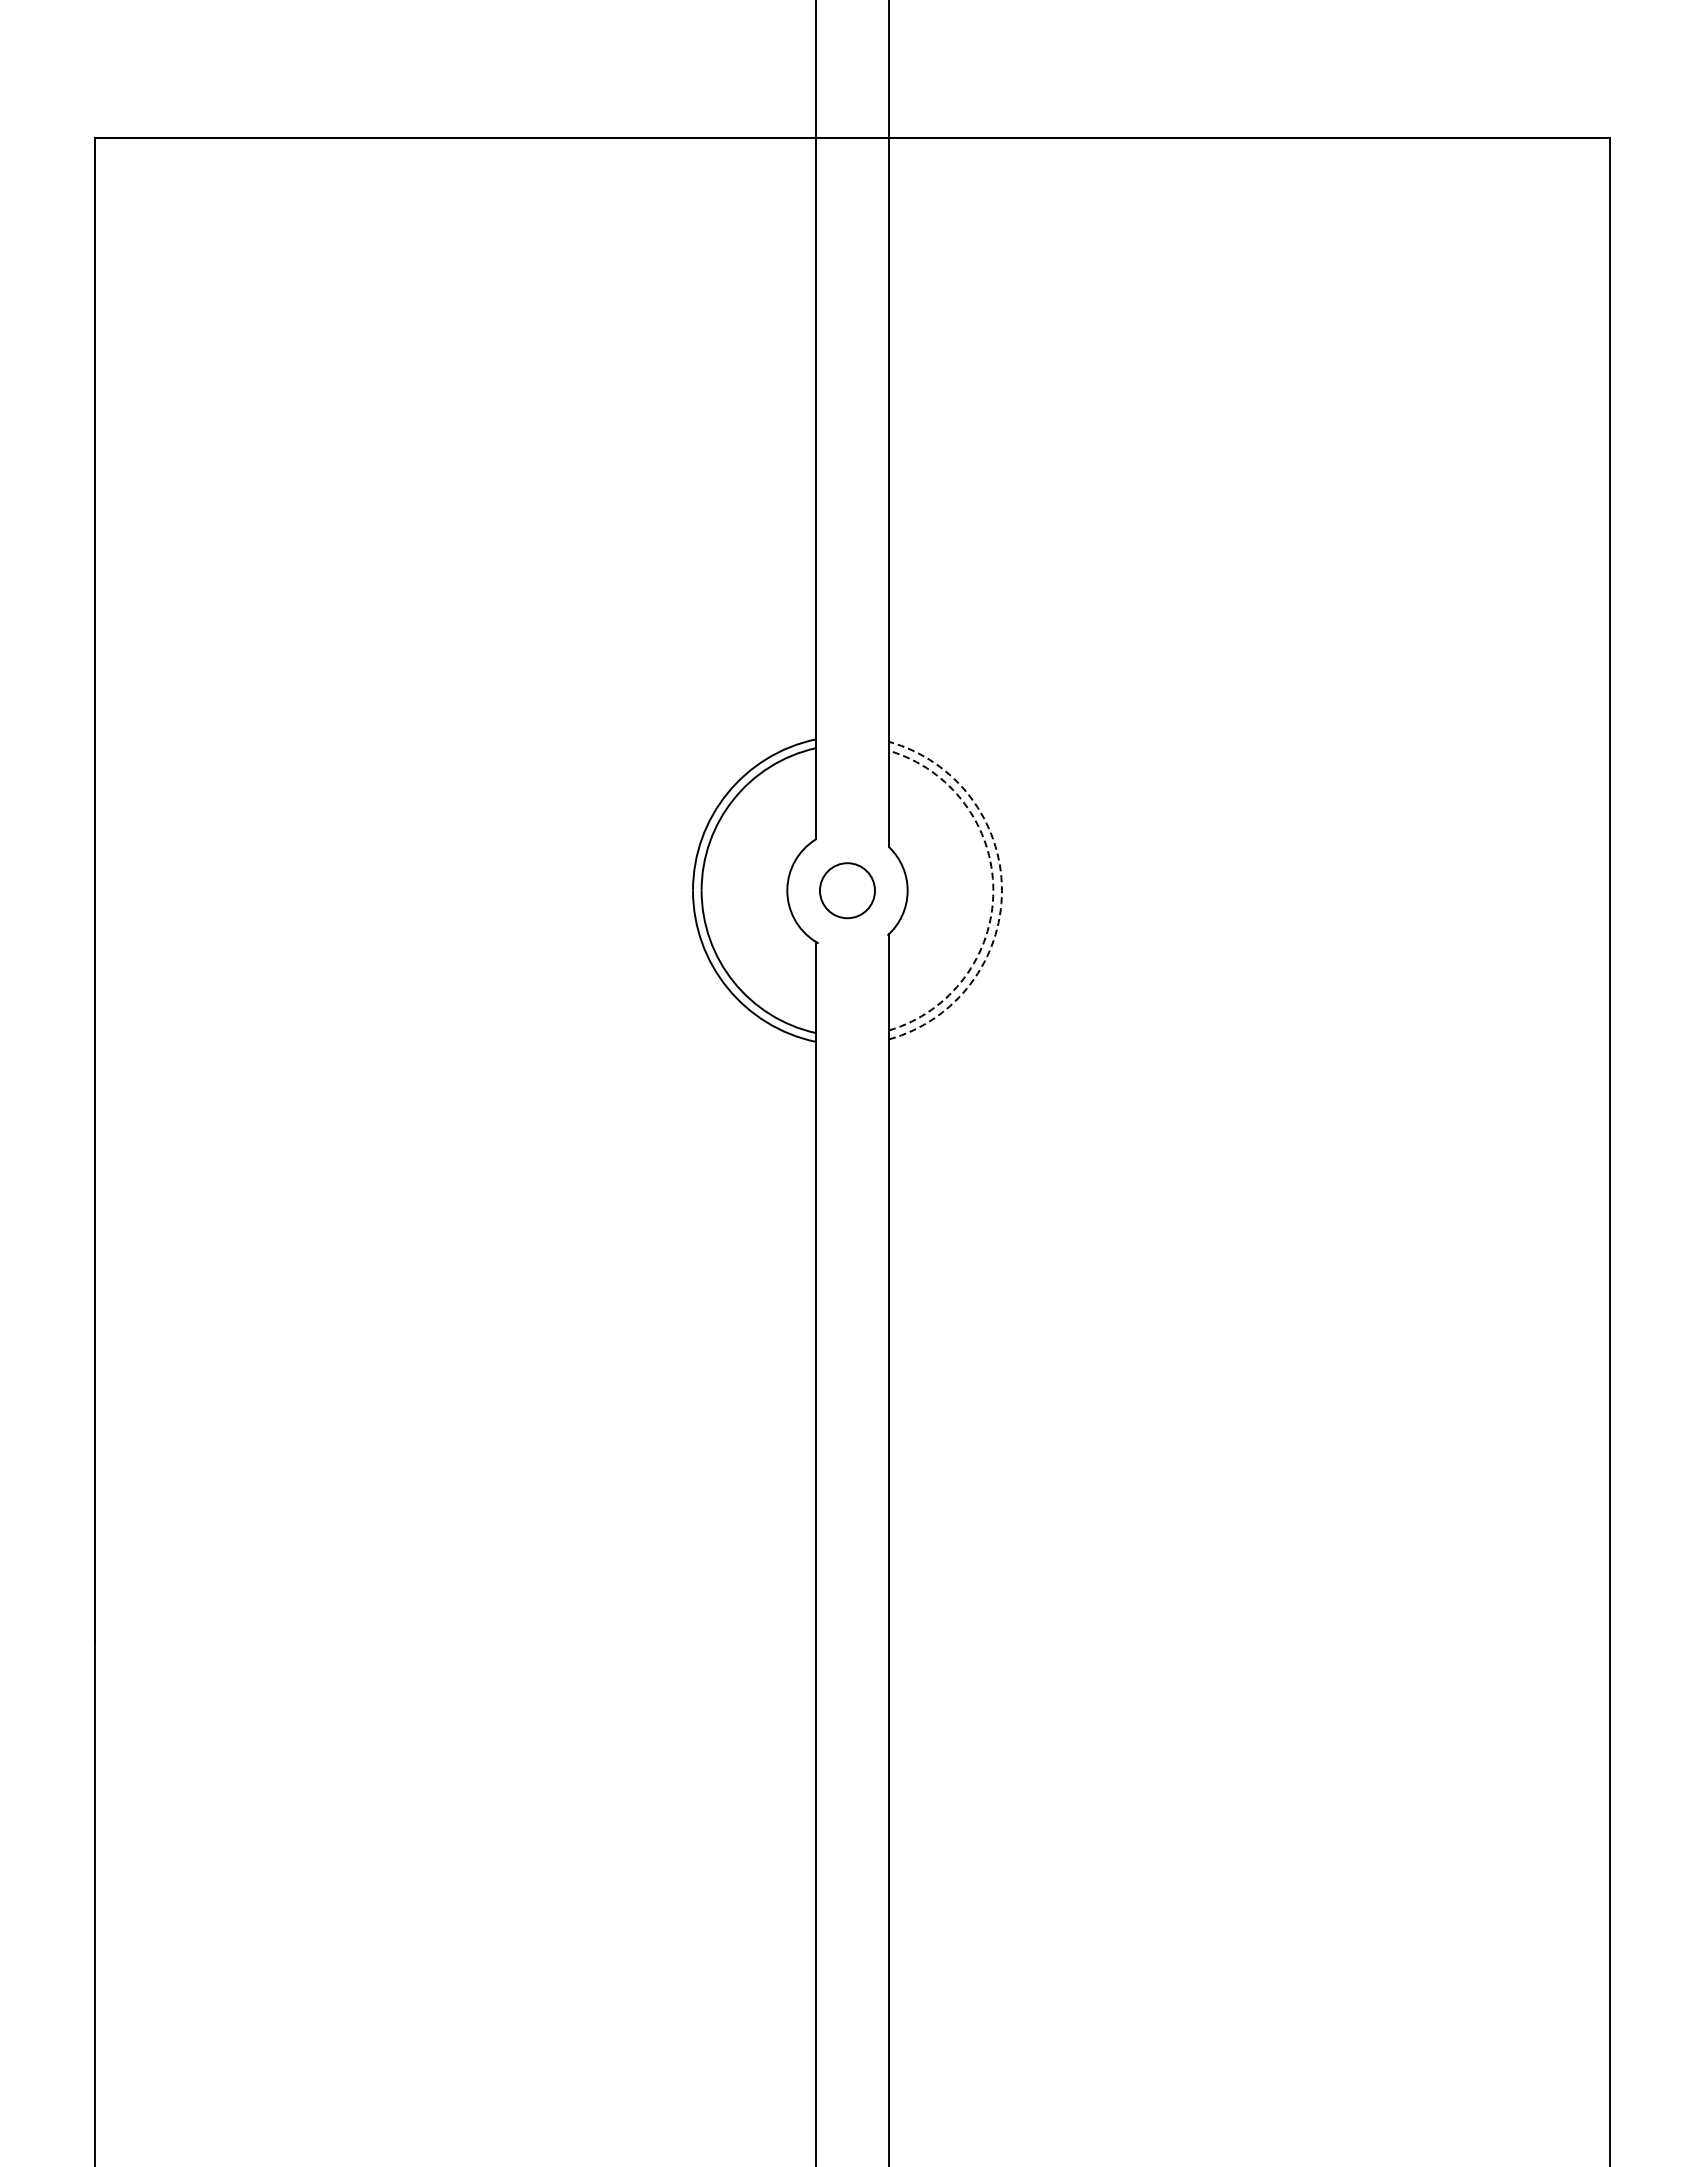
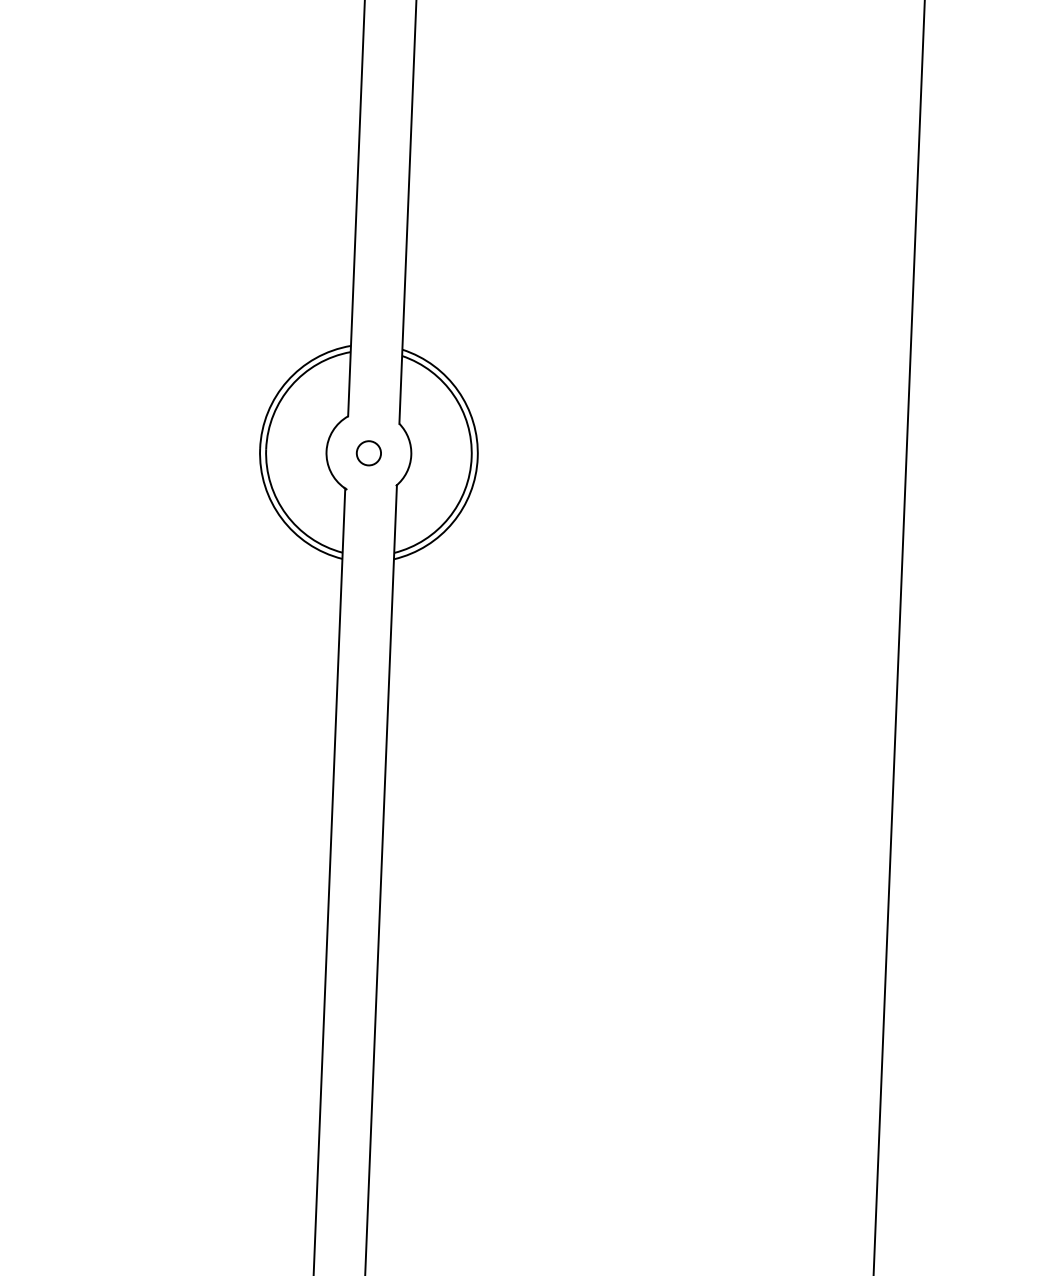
circle: (847, 890) -> (368, 453), size x0.62
arc: (993, 890) -> (471, 457), dashed -> solid
arc: (1001, 890) -> (477, 457), dashed -> solid

